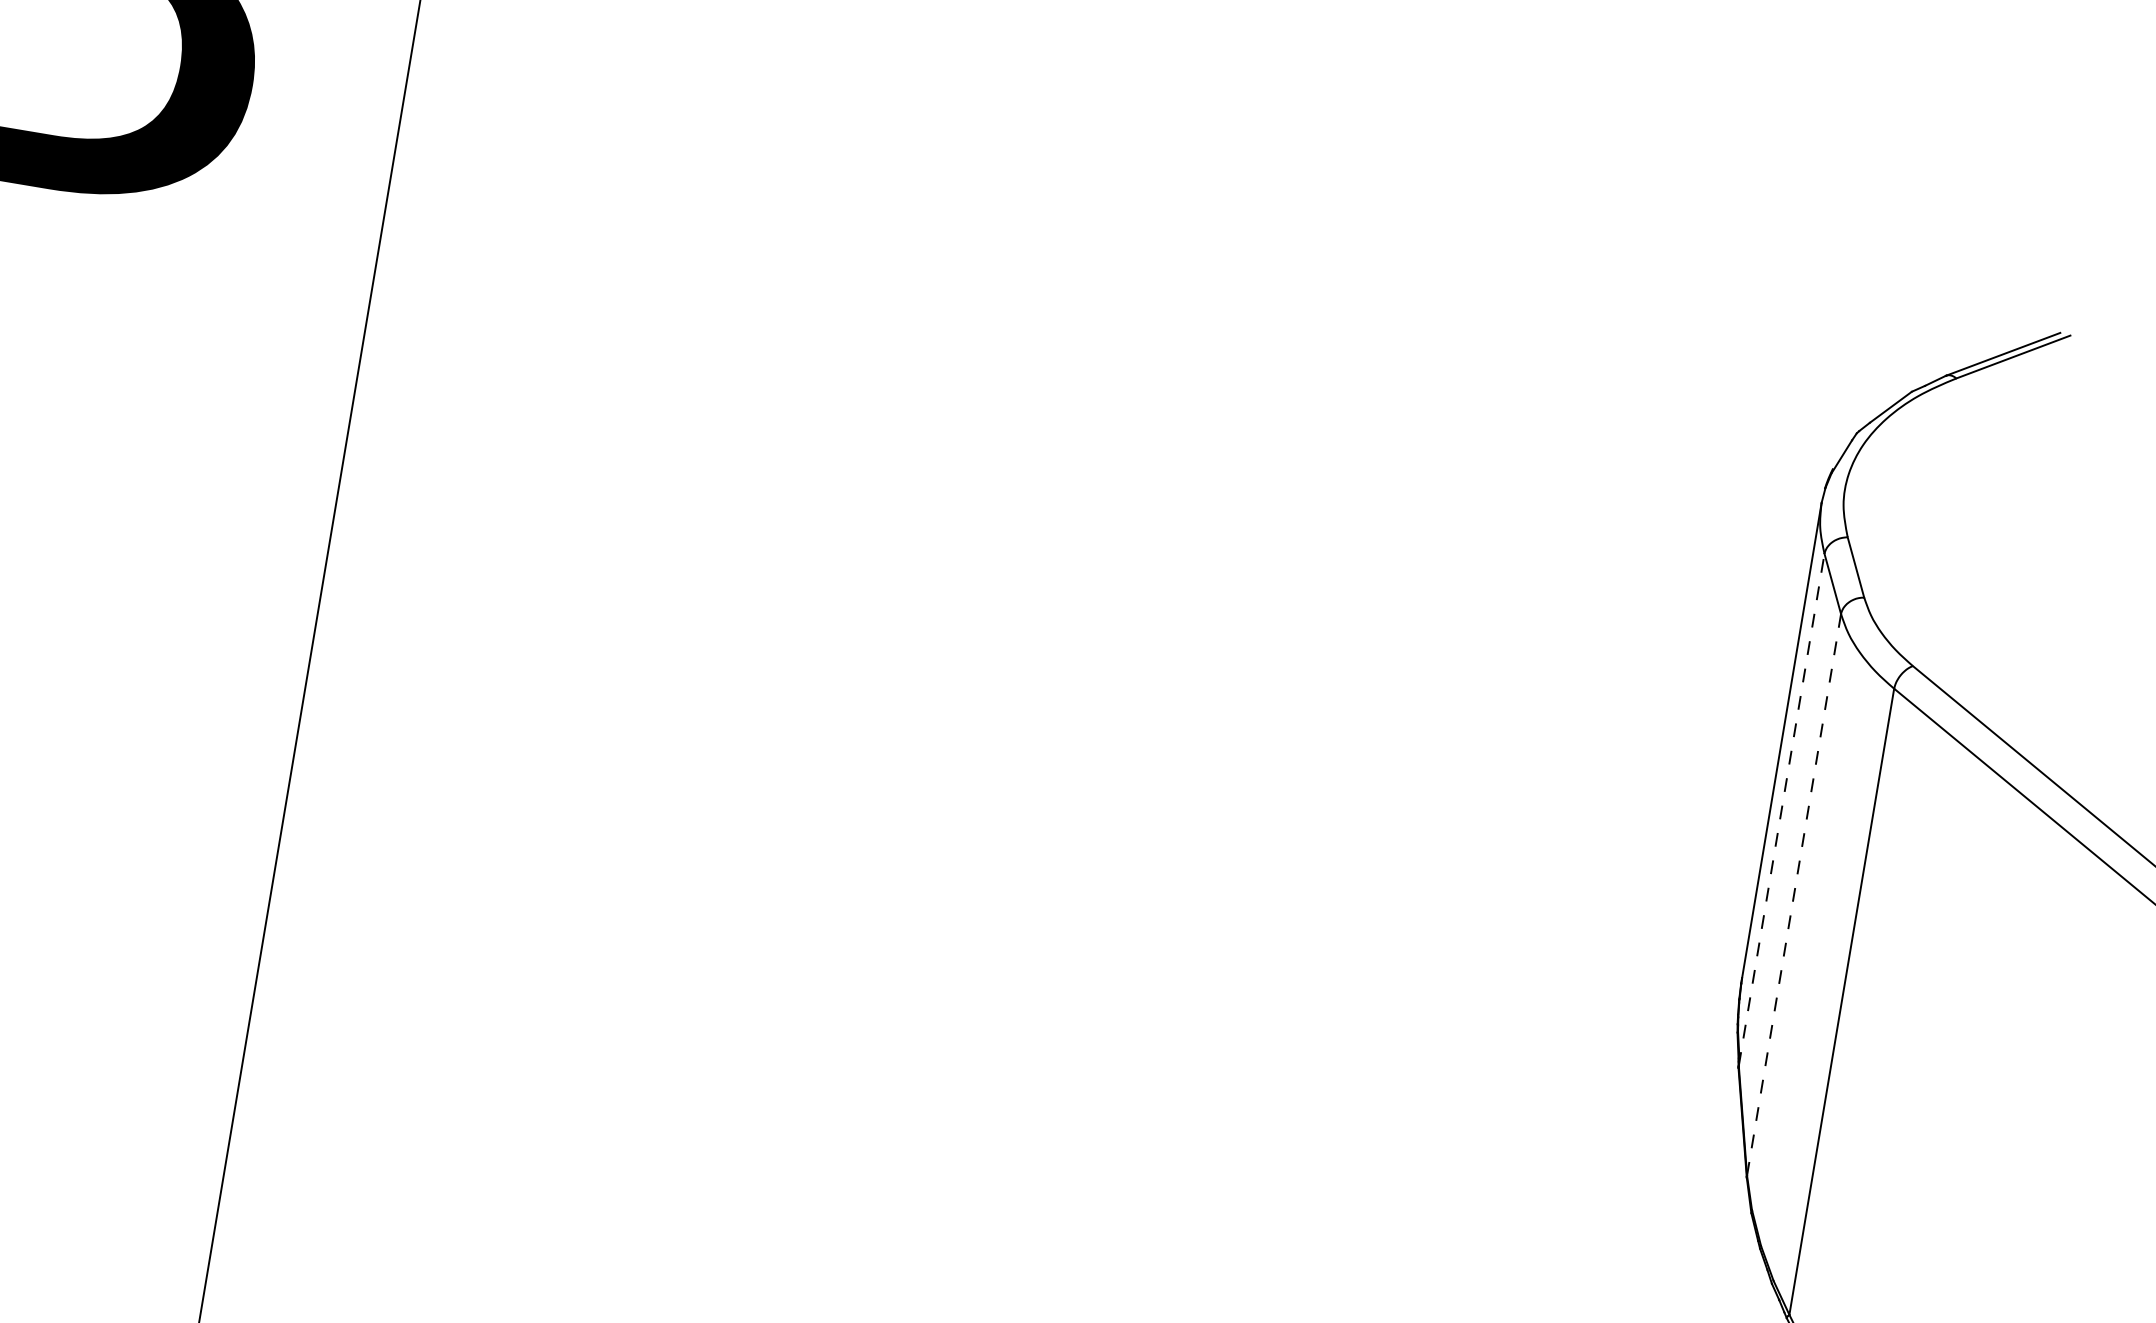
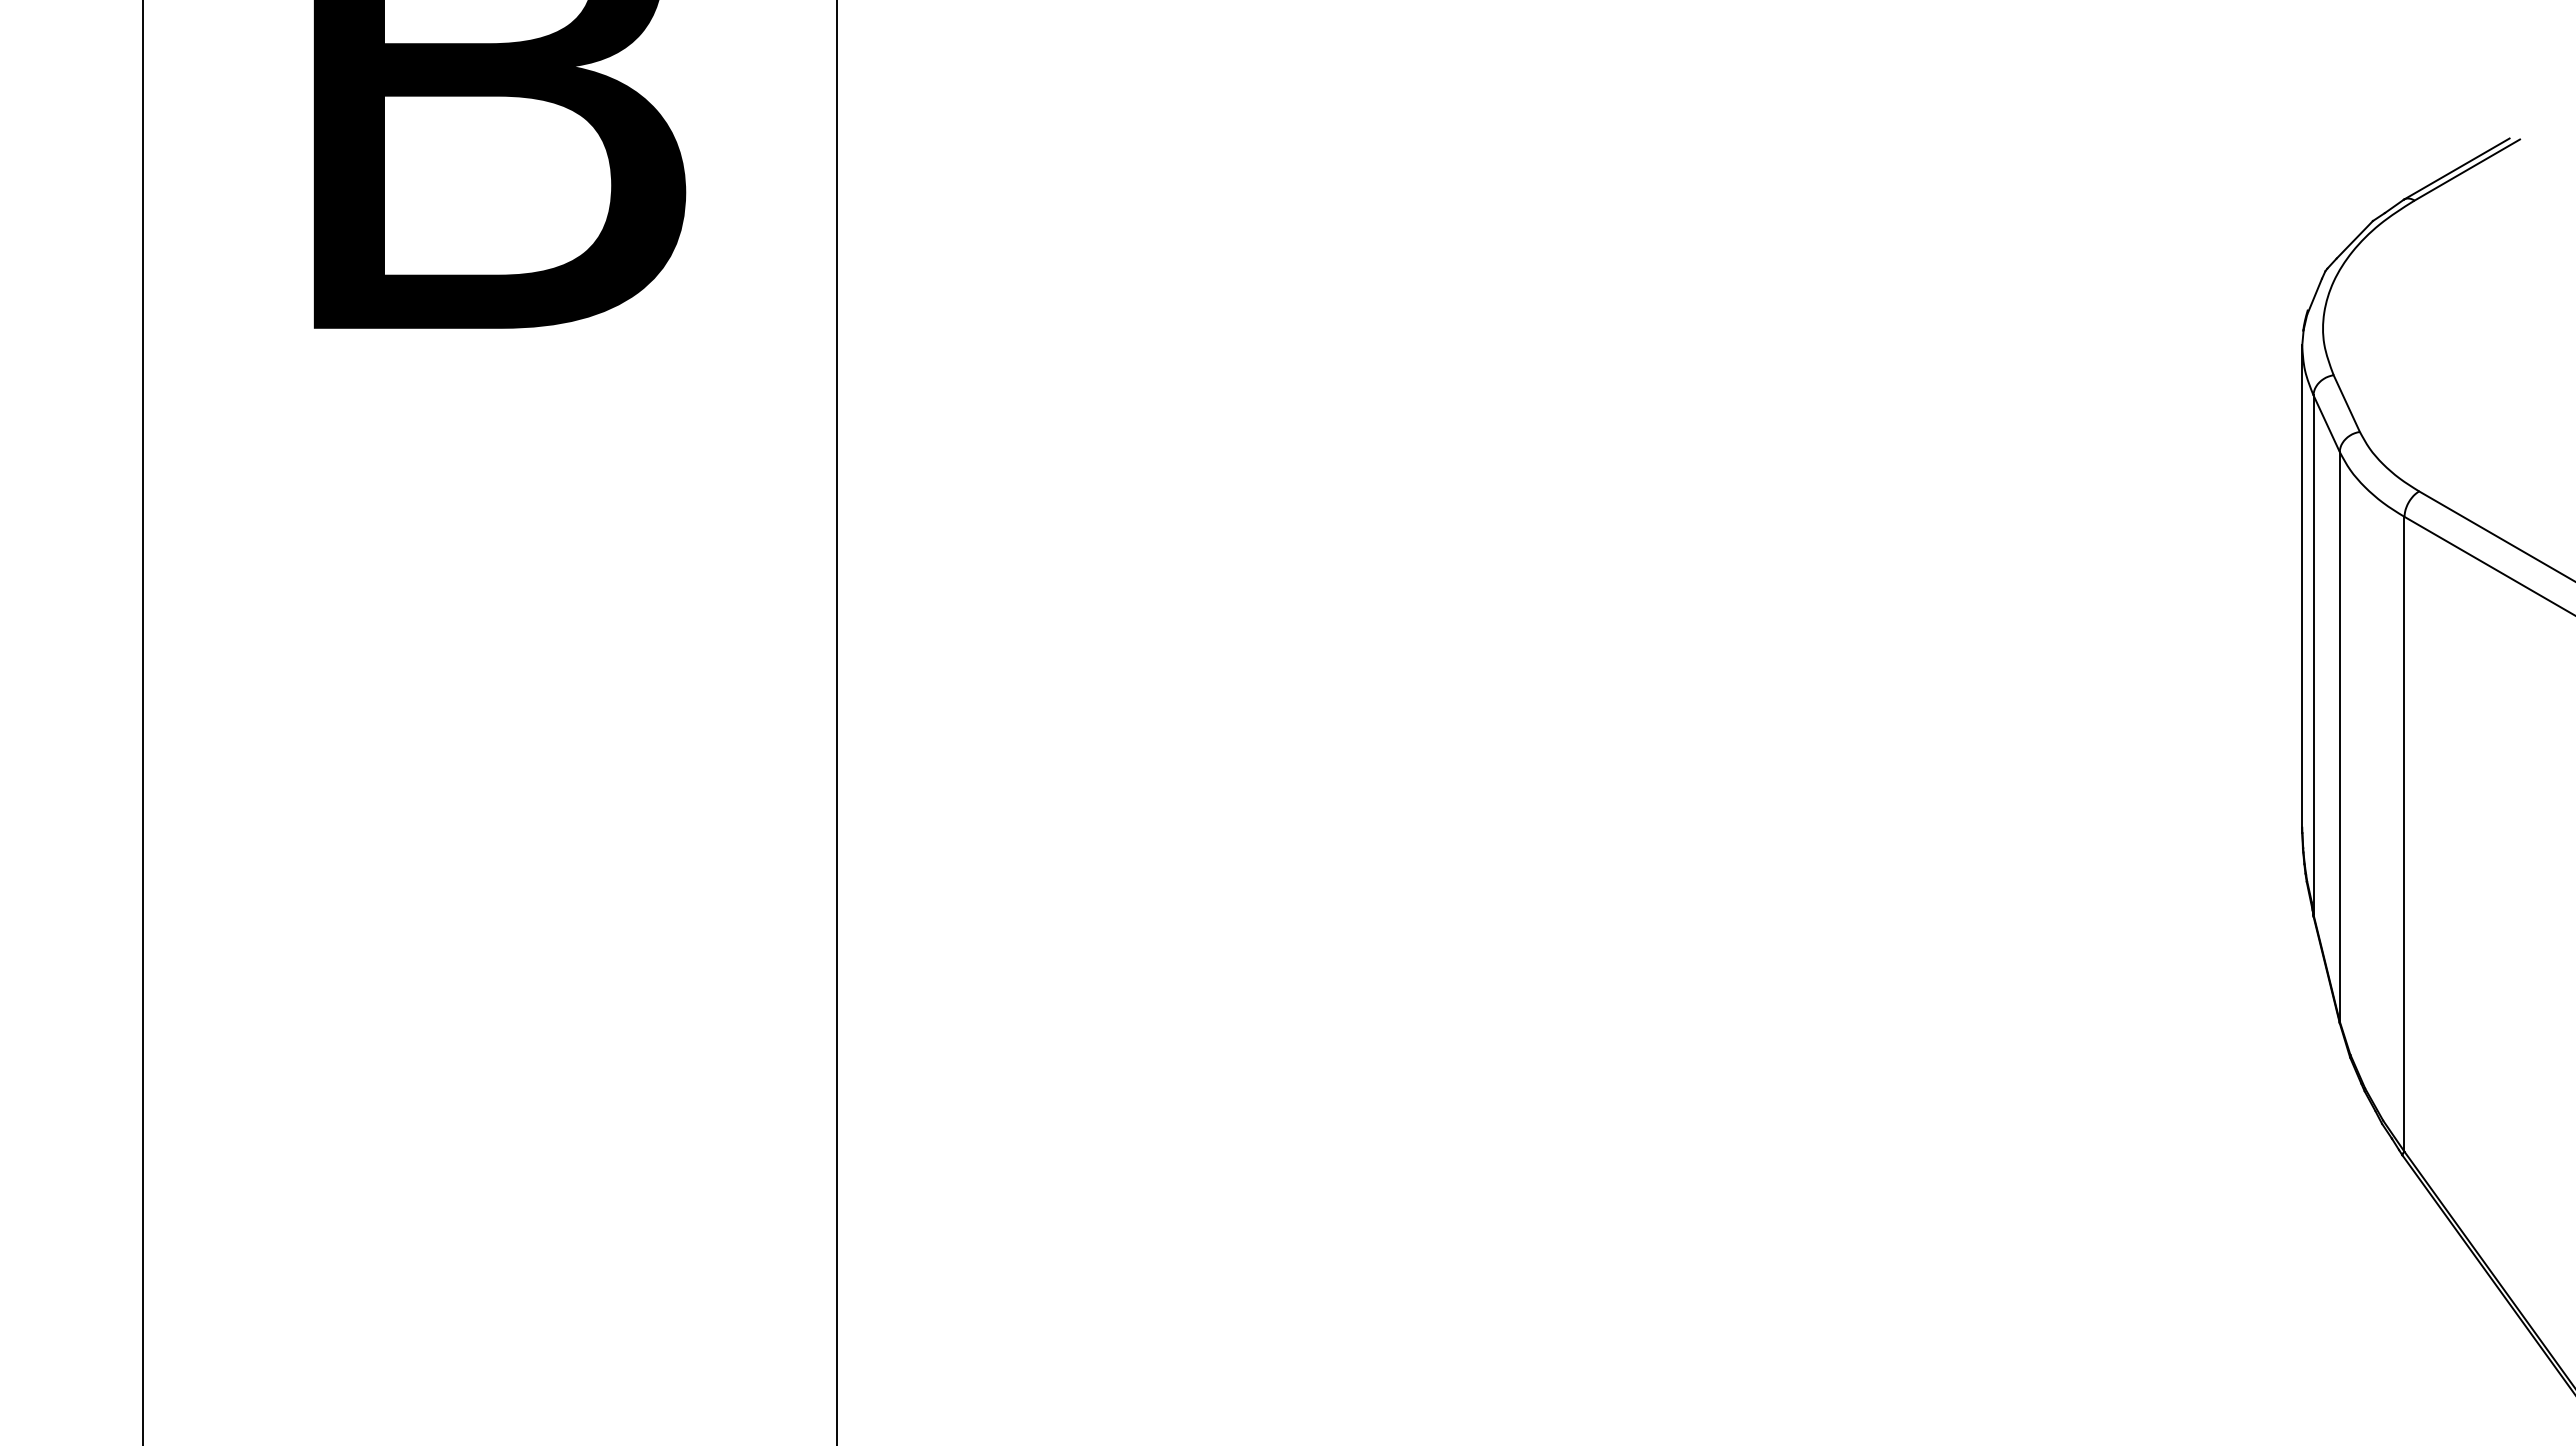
line: (1781, 809) -> (2313, 654), dashed -> solid
line: (1793, 894) -> (2339, 736), dashed -> solid

